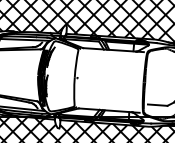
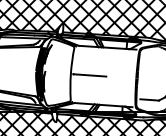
line: (94, 79) -> (89, 75), added

